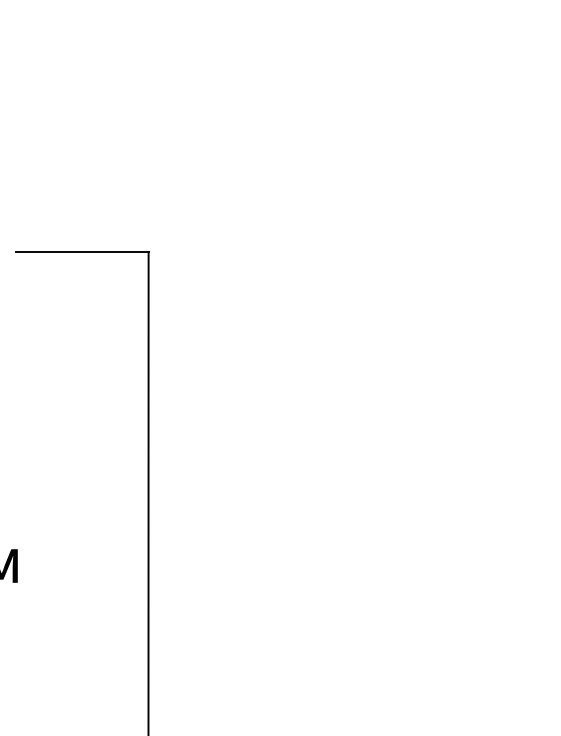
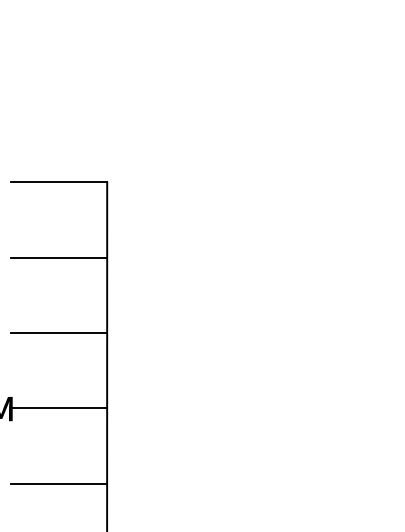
line: (82, 356) -> (59, 257), added
line: (82, 460) -> (59, 332), added
line: (82, 565) -> (59, 408), added
line: (82, 669) -> (59, 483), added

